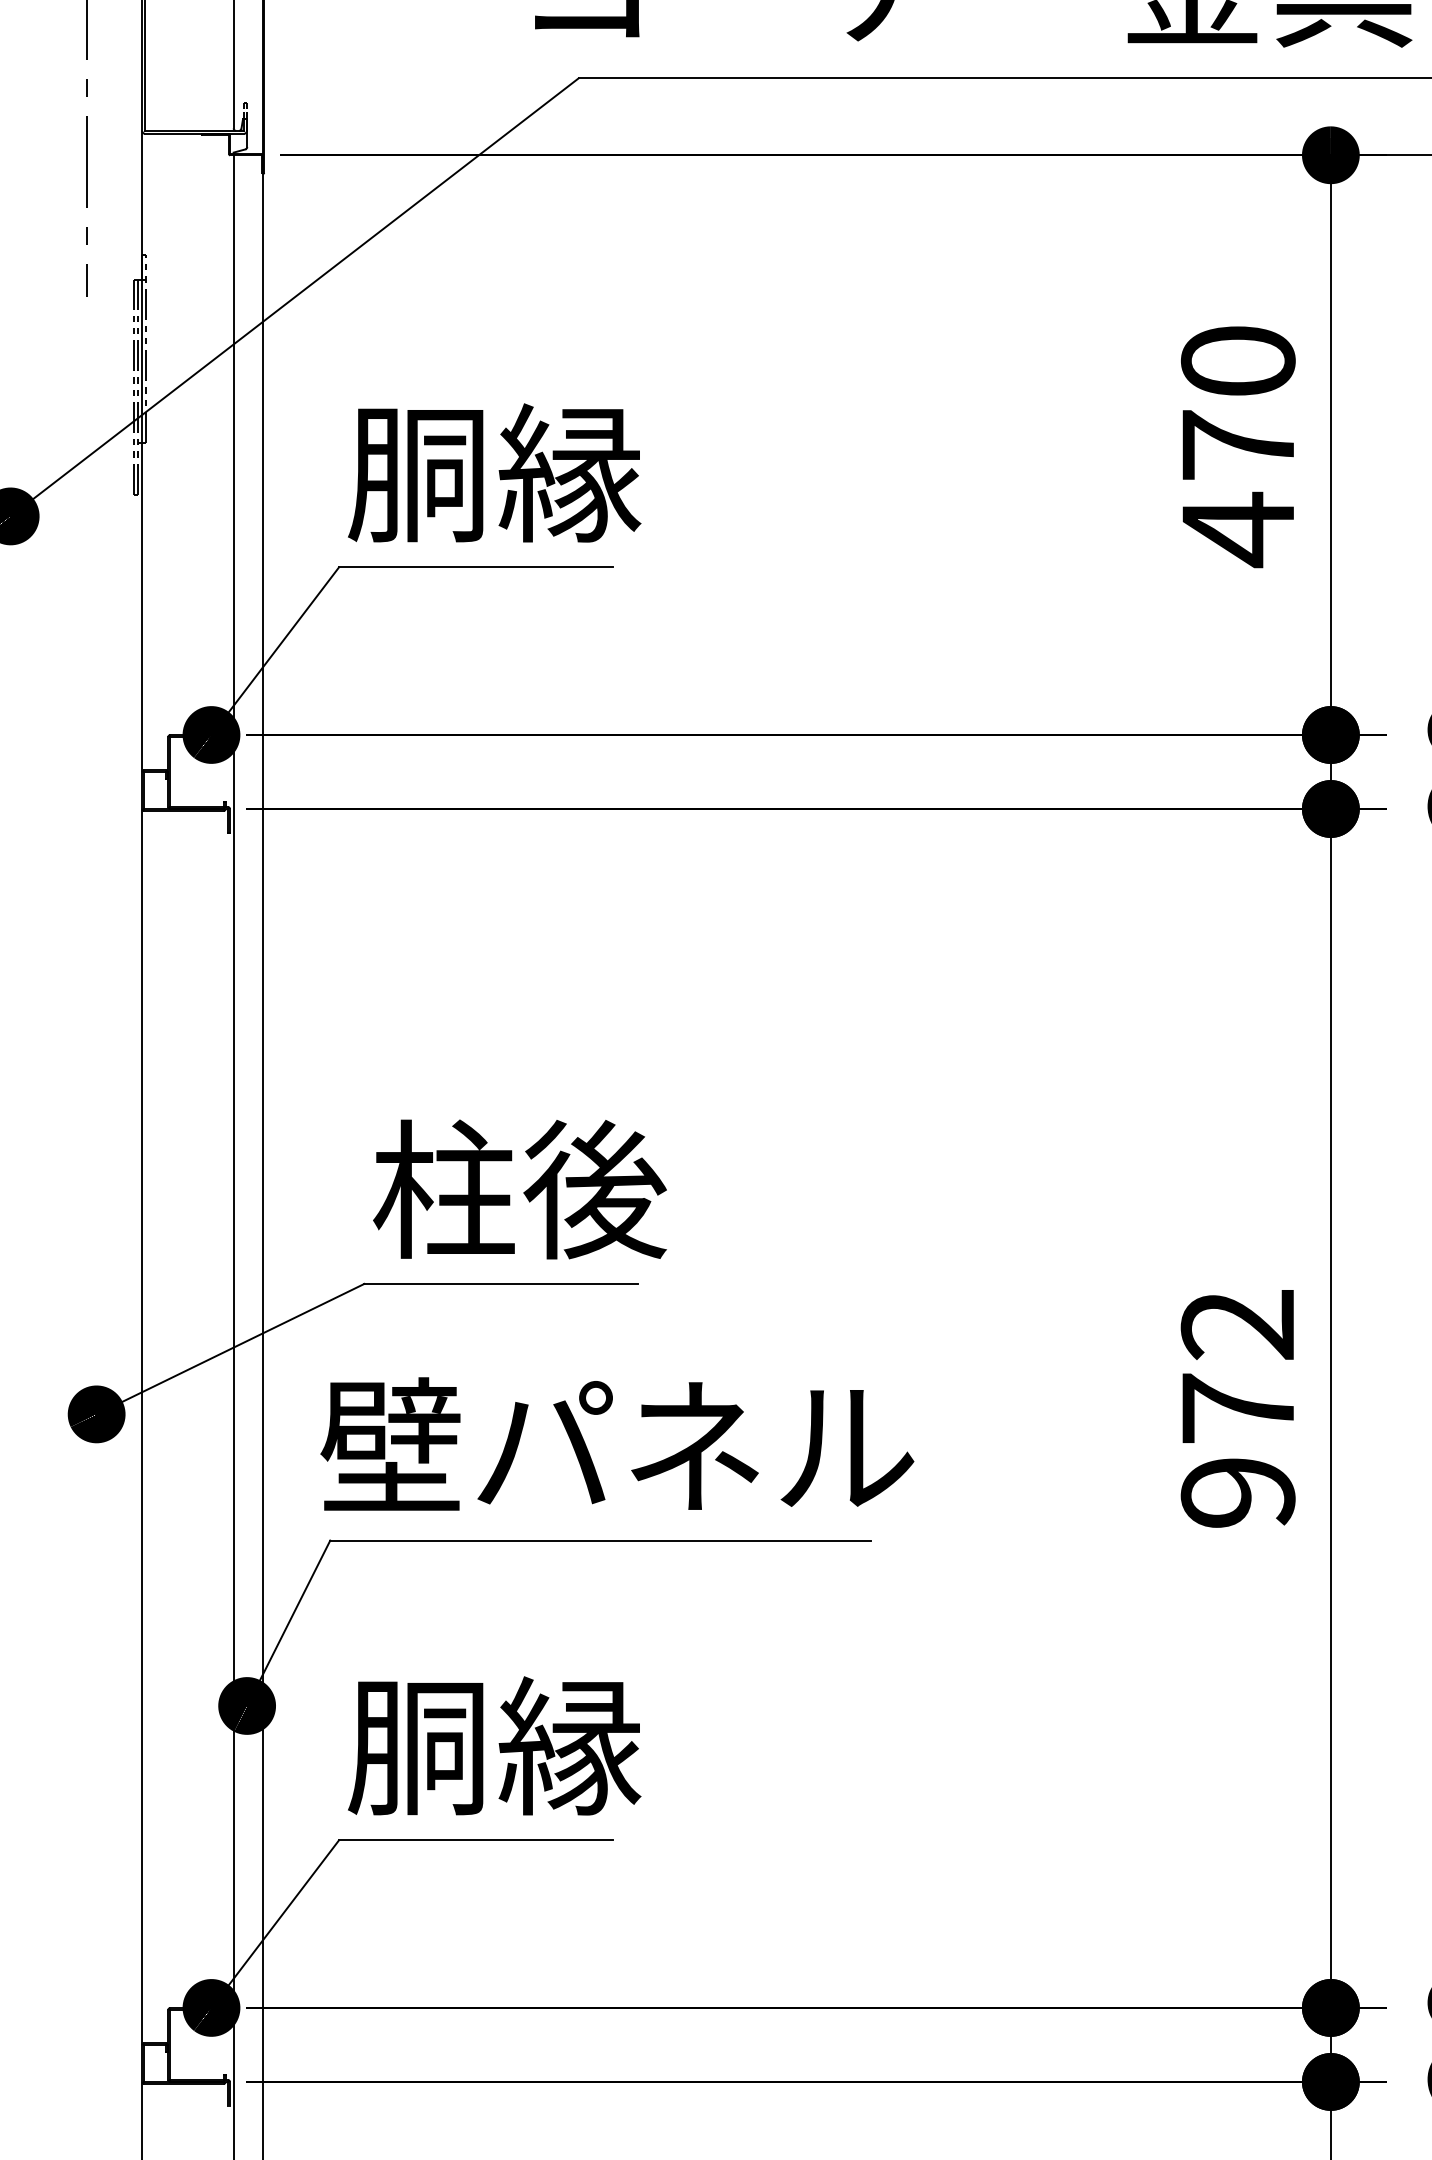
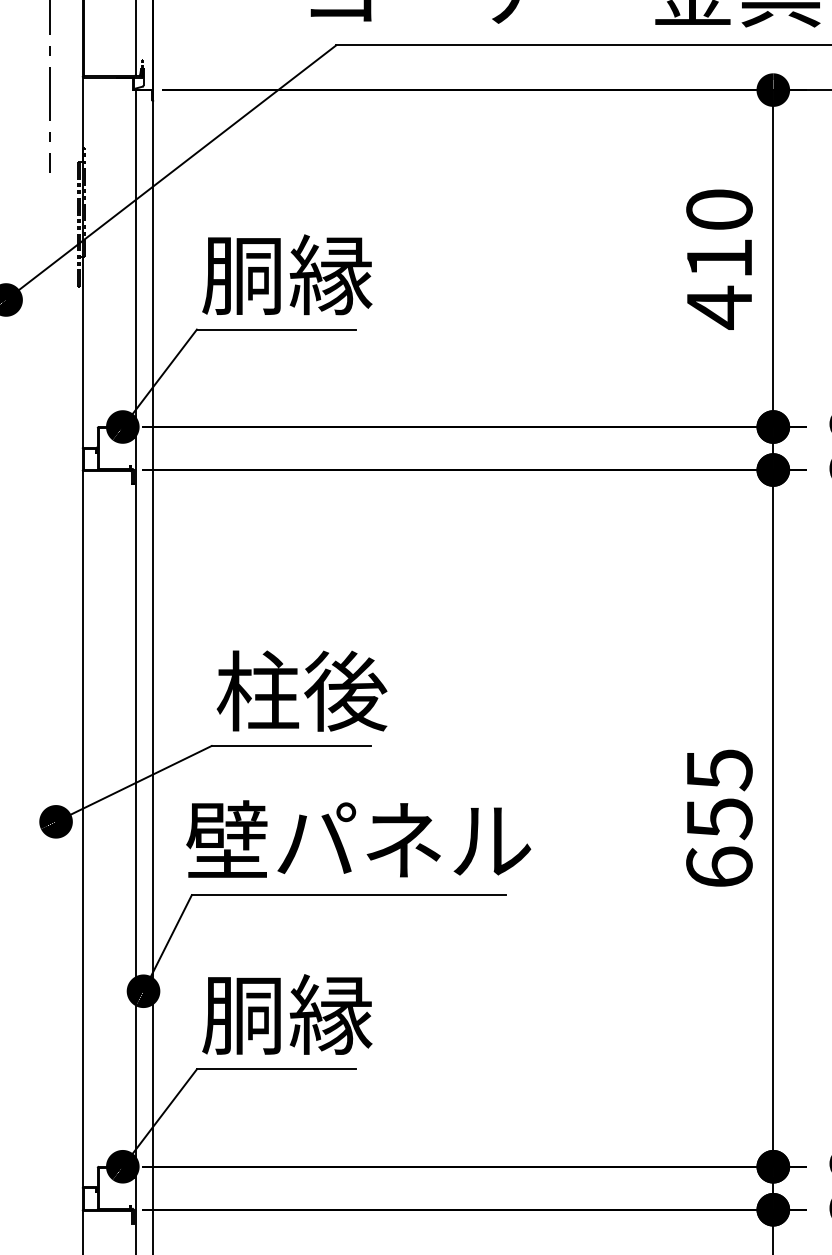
text: (1238, 445) -> (719, 258), 470 -> 410
text: (1238, 1408) -> (719, 818), 972 -> 655

